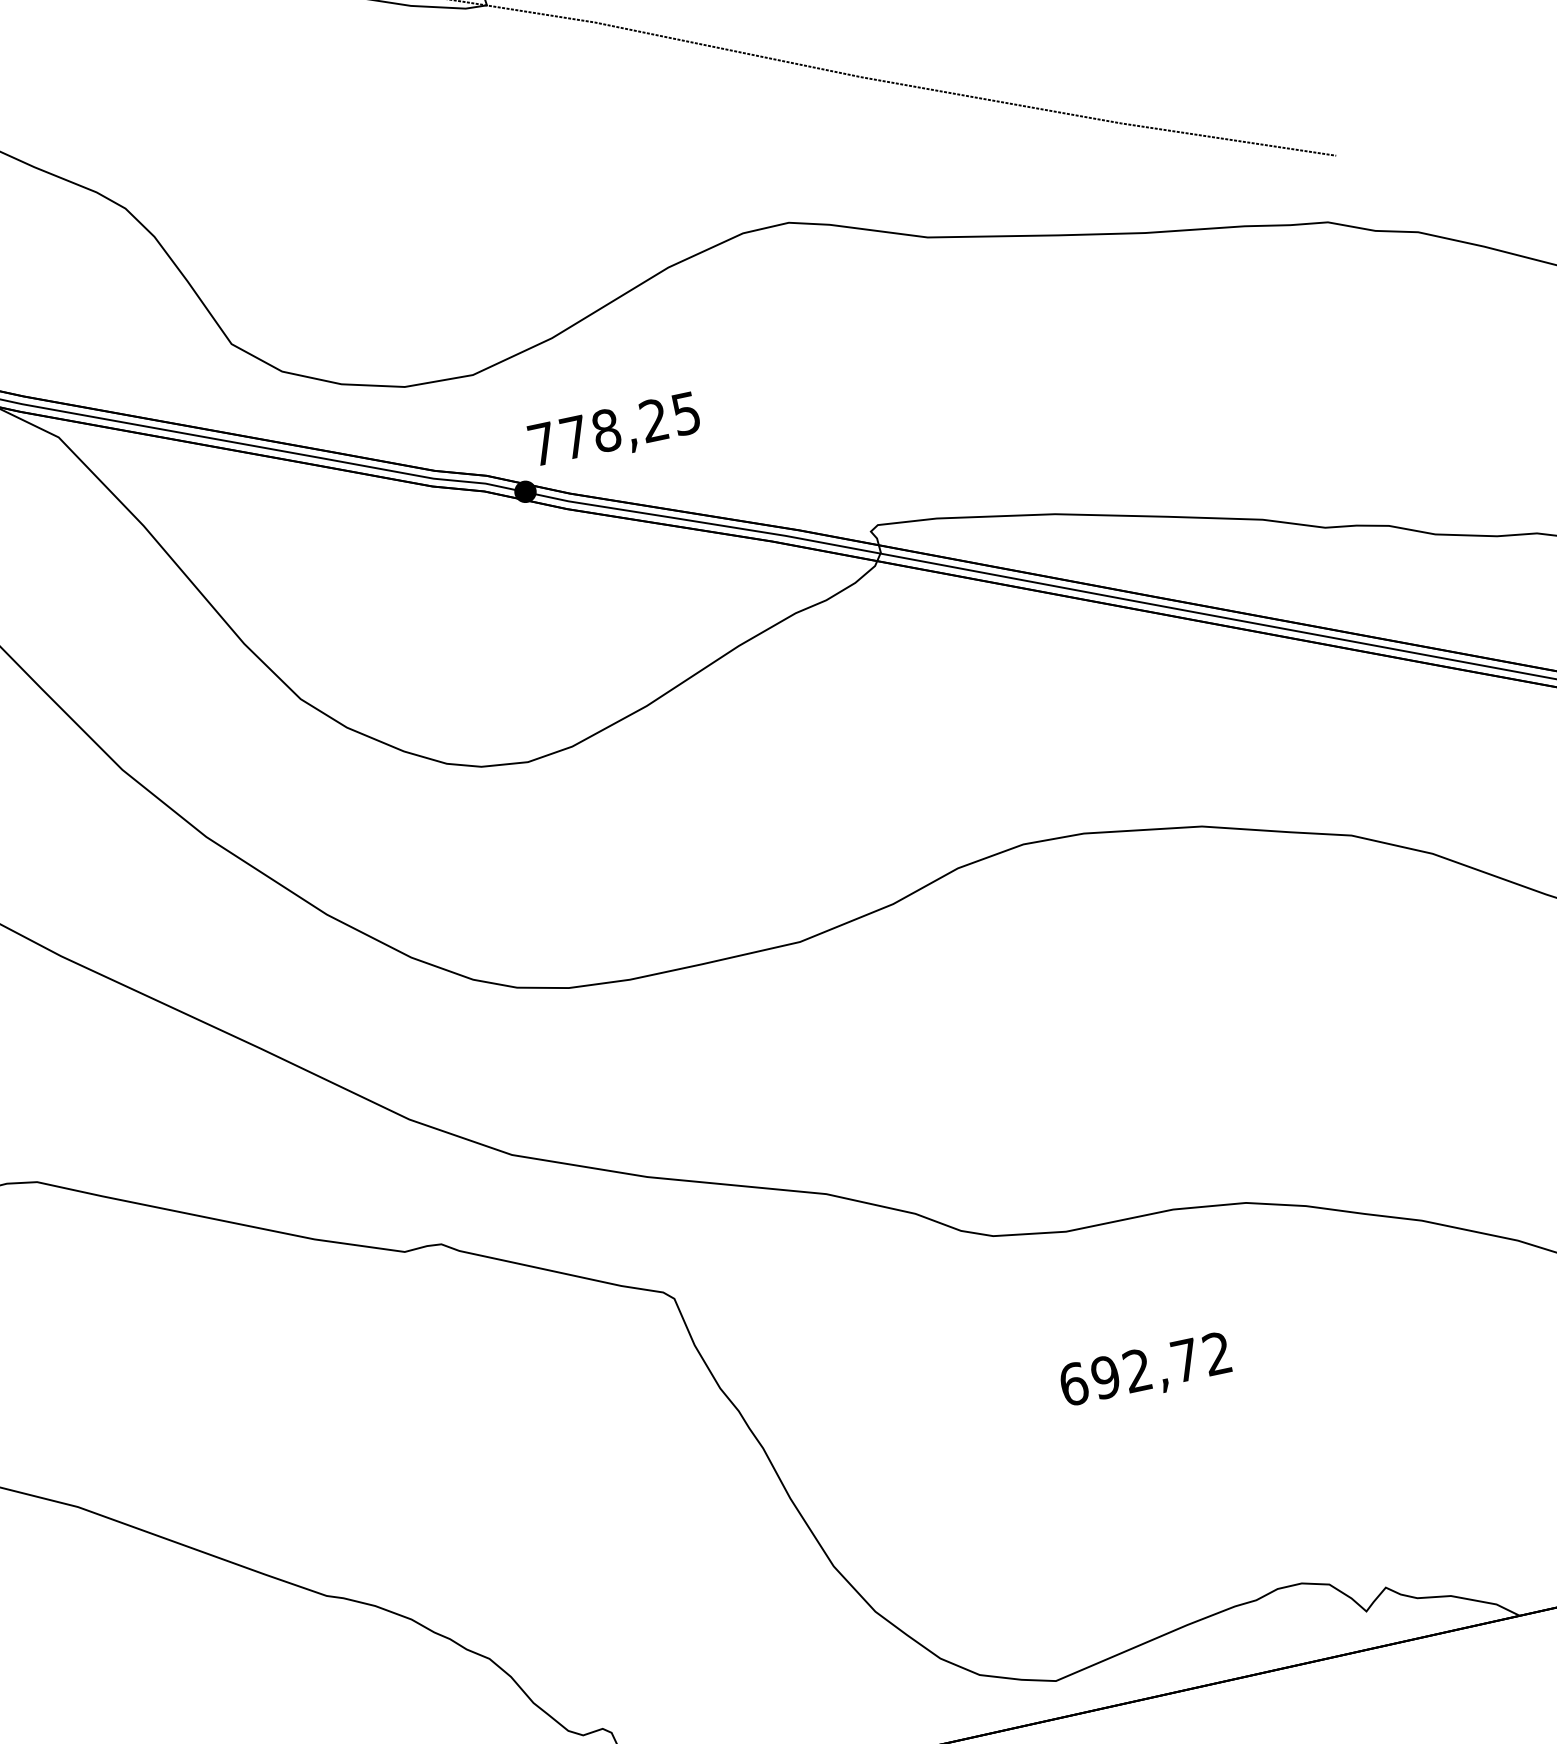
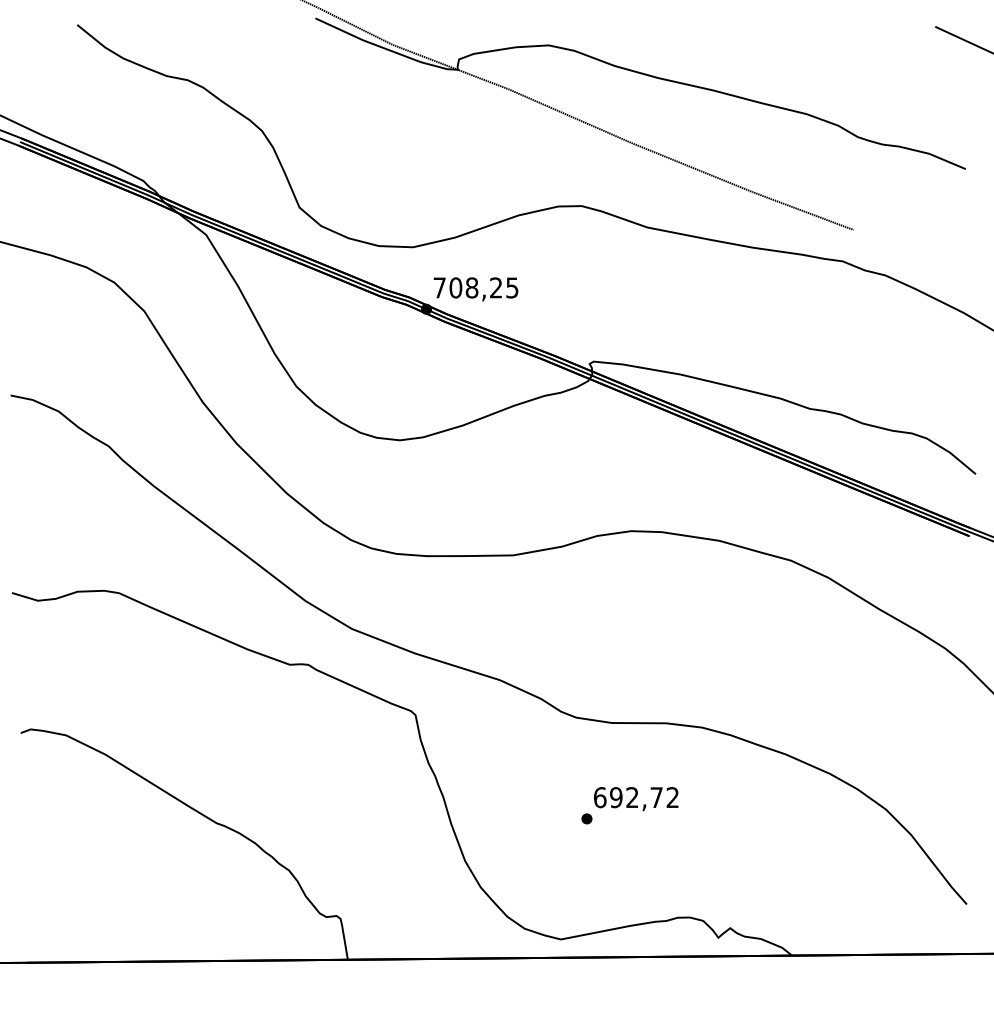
text: (573, 436) -> (455, 287), 778,25 -> 708,25
part: (1055, 1431) -> (586, 818), added

